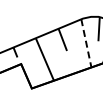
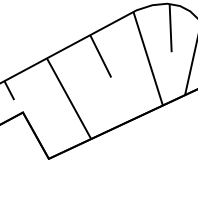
line: (86, 43) -> (148, 58), dashed -> solid

